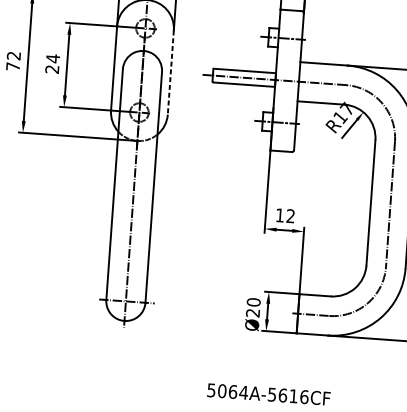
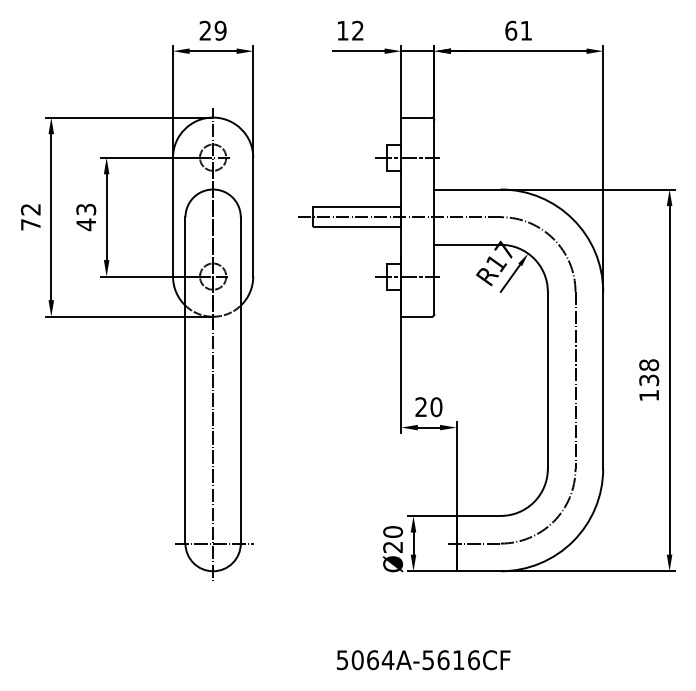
text: (52, 64) -> (86, 217), 24 -> 43
line: (170, 72) -> (253, 217), dashed -> solid
text: (285, 216) -> (428, 407), 12 -> 20

